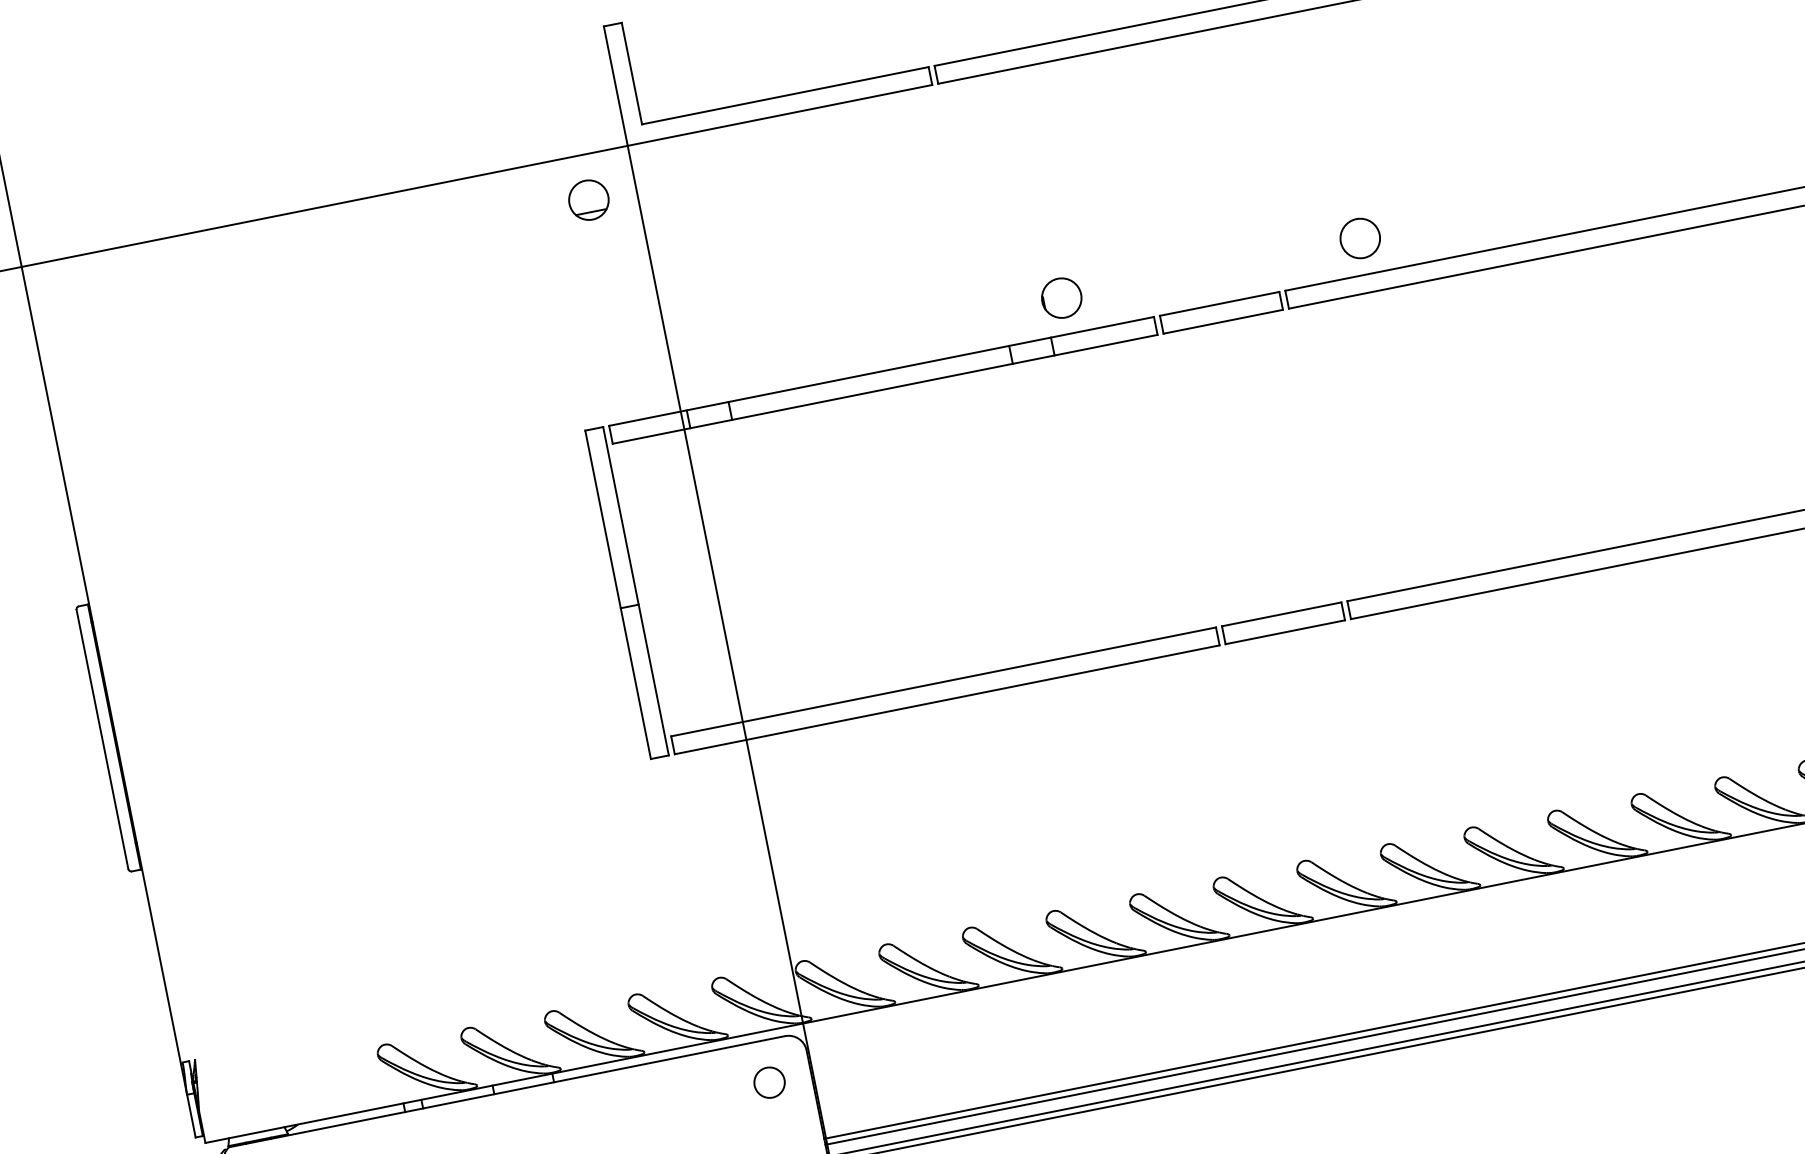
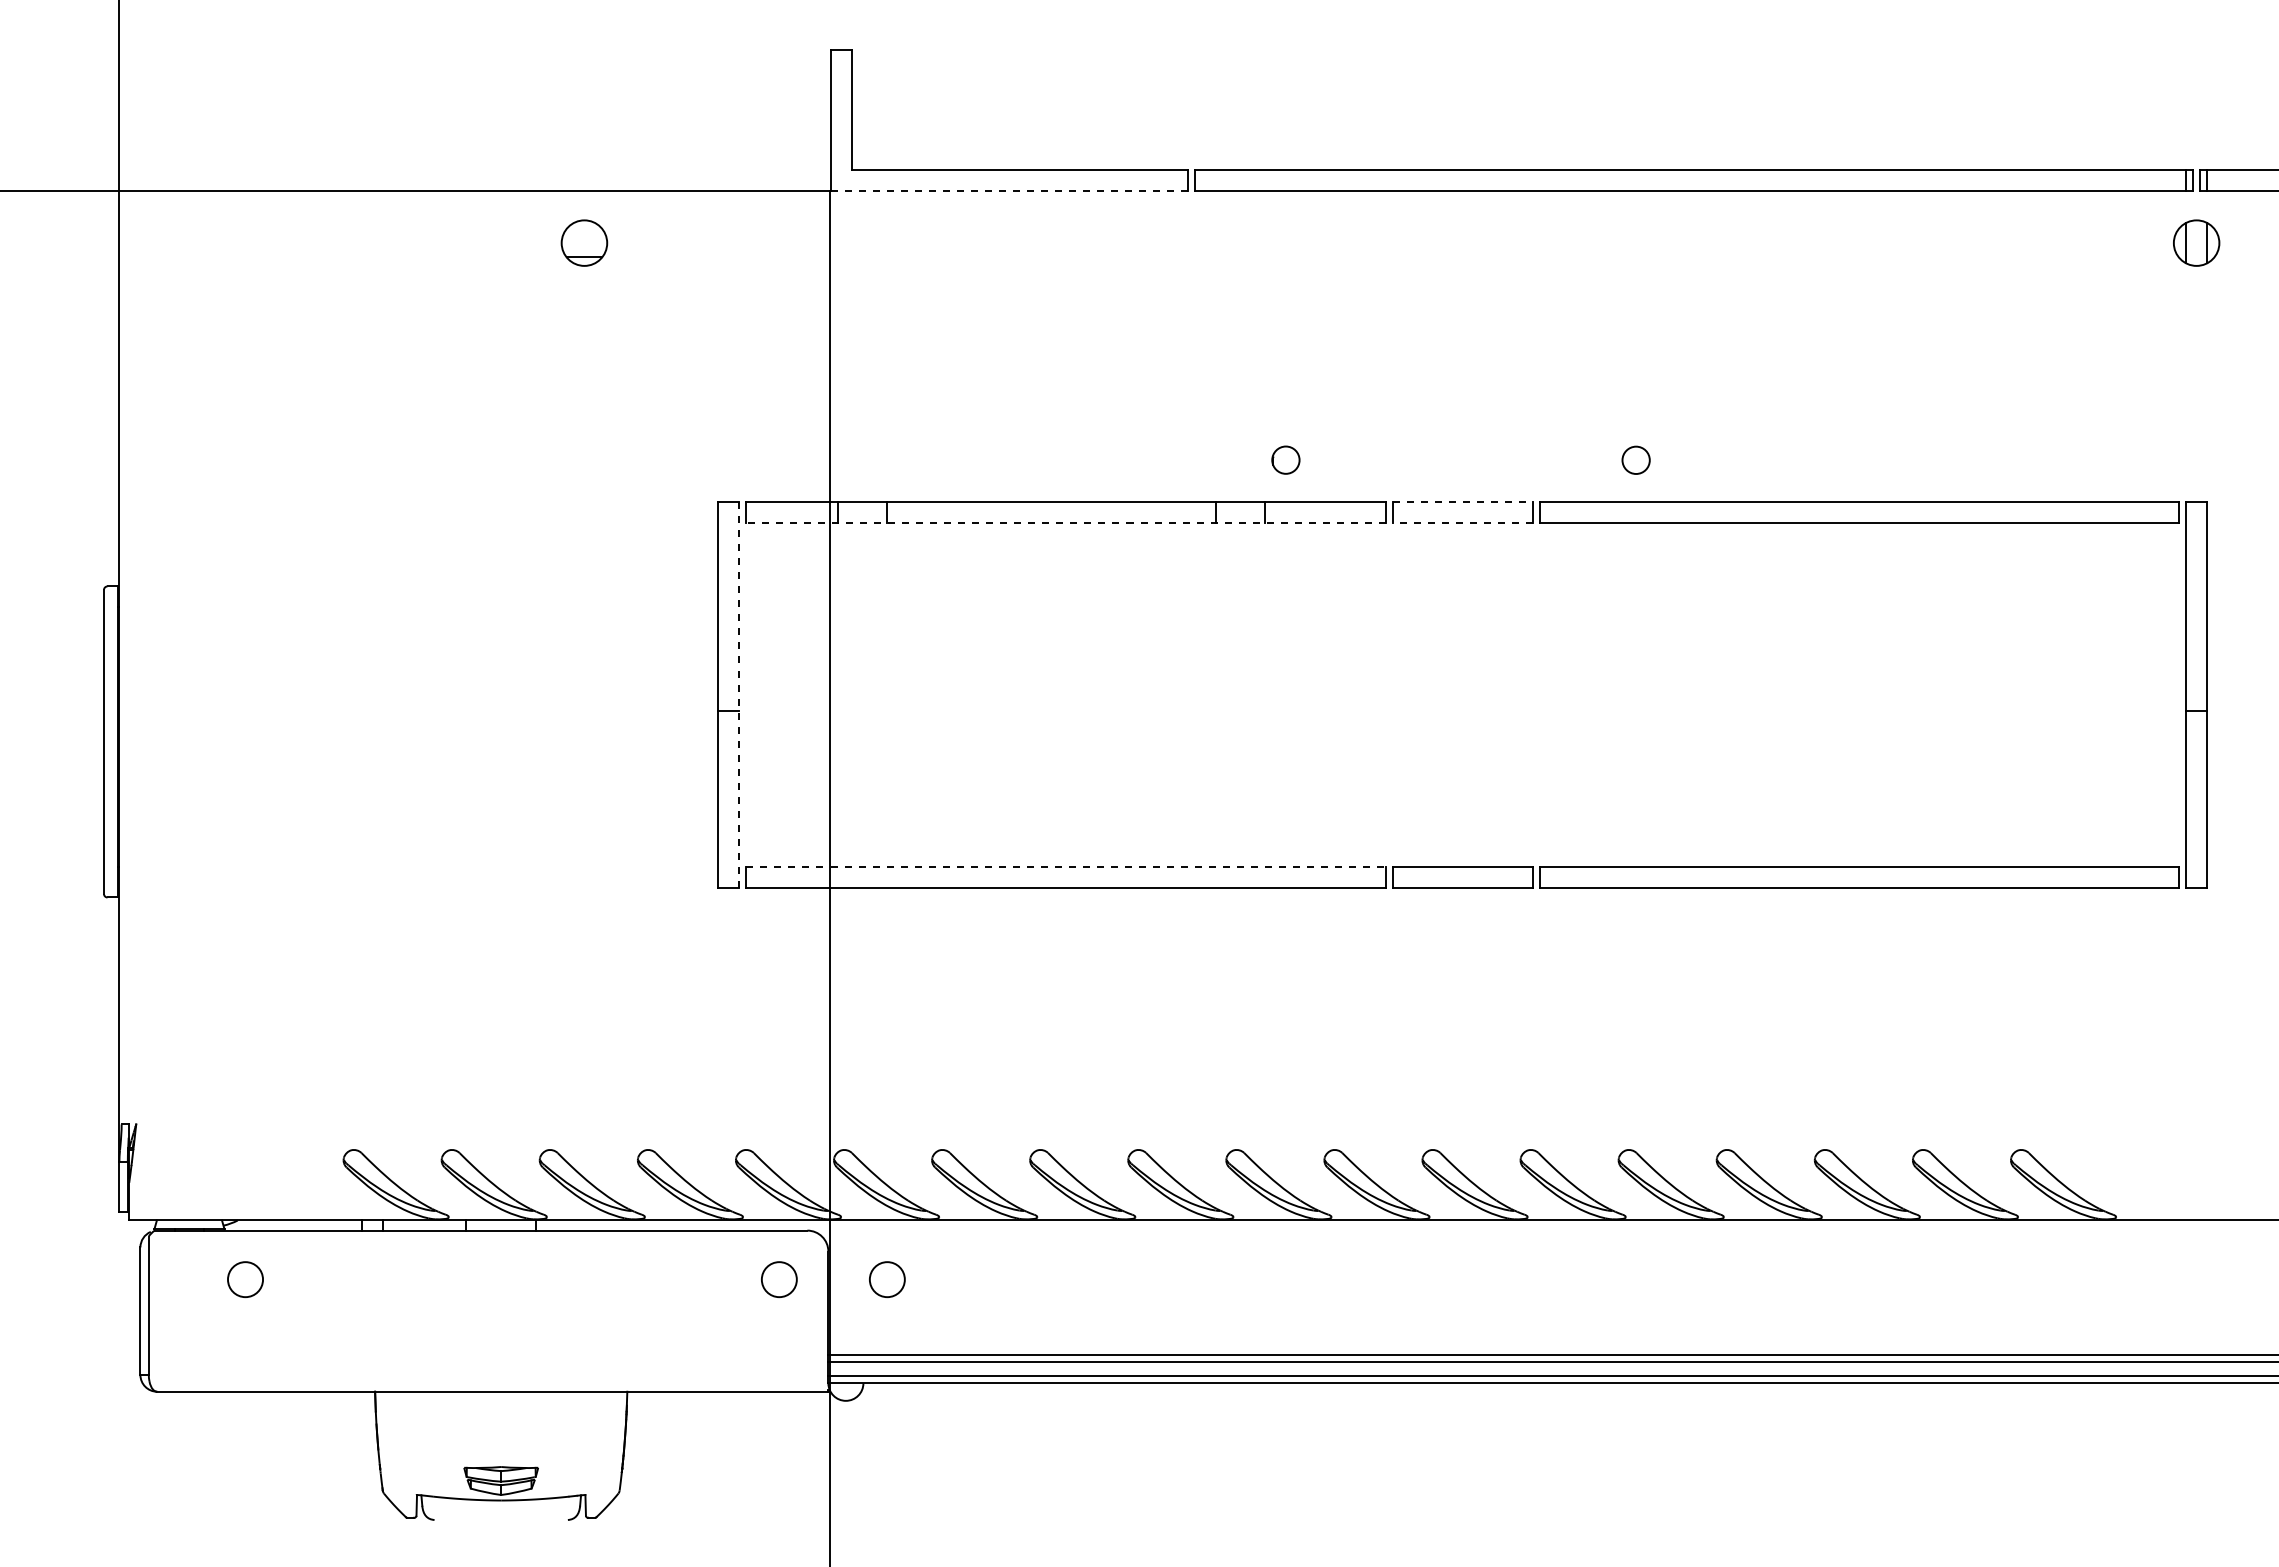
line: (780, 115) -> (1009, 190), solid -> dashed
part: (588, 199) -> (584, 242), moved
circle: (1359, 238) -> (1635, 460), size x0.6
circle: (1061, 297) -> (1285, 459), size x0.6
line: (1220, 303) -> (1463, 502), solid -> dashed
line: (1223, 321) -> (1462, 523), solid -> dashed
line: (885, 389) -> (1066, 523), solid -> dashed
line: (636, 591) -> (739, 695), solid -> dashed
line: (943, 681) -> (1066, 866), solid -> dashed
circle: (861, 1064) -> (887, 1279), added

